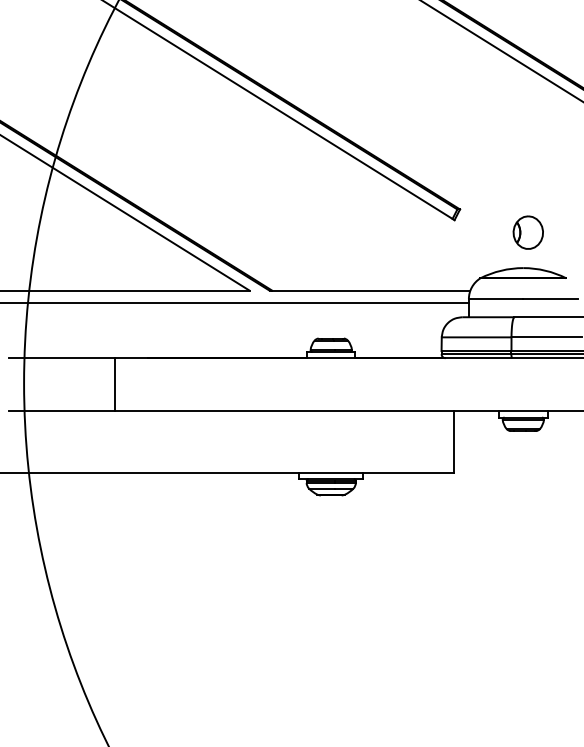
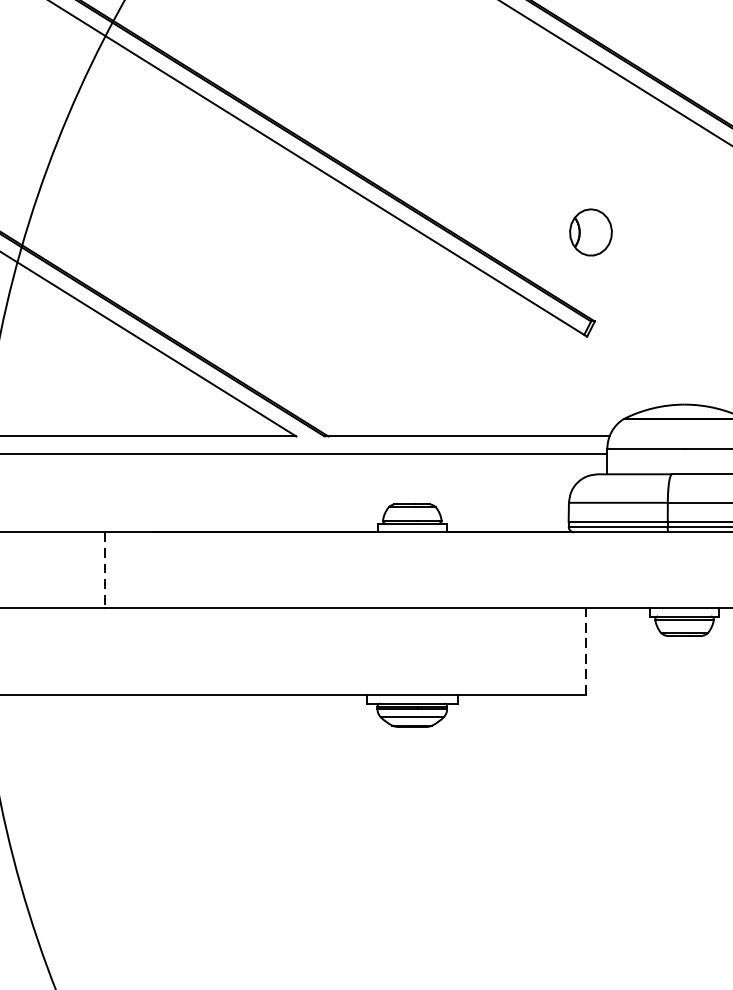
part: (527, 232) -> (589, 232), moved
line: (114, 384) -> (105, 569), solid -> dashed
line: (454, 442) -> (586, 651), solid -> dashed

